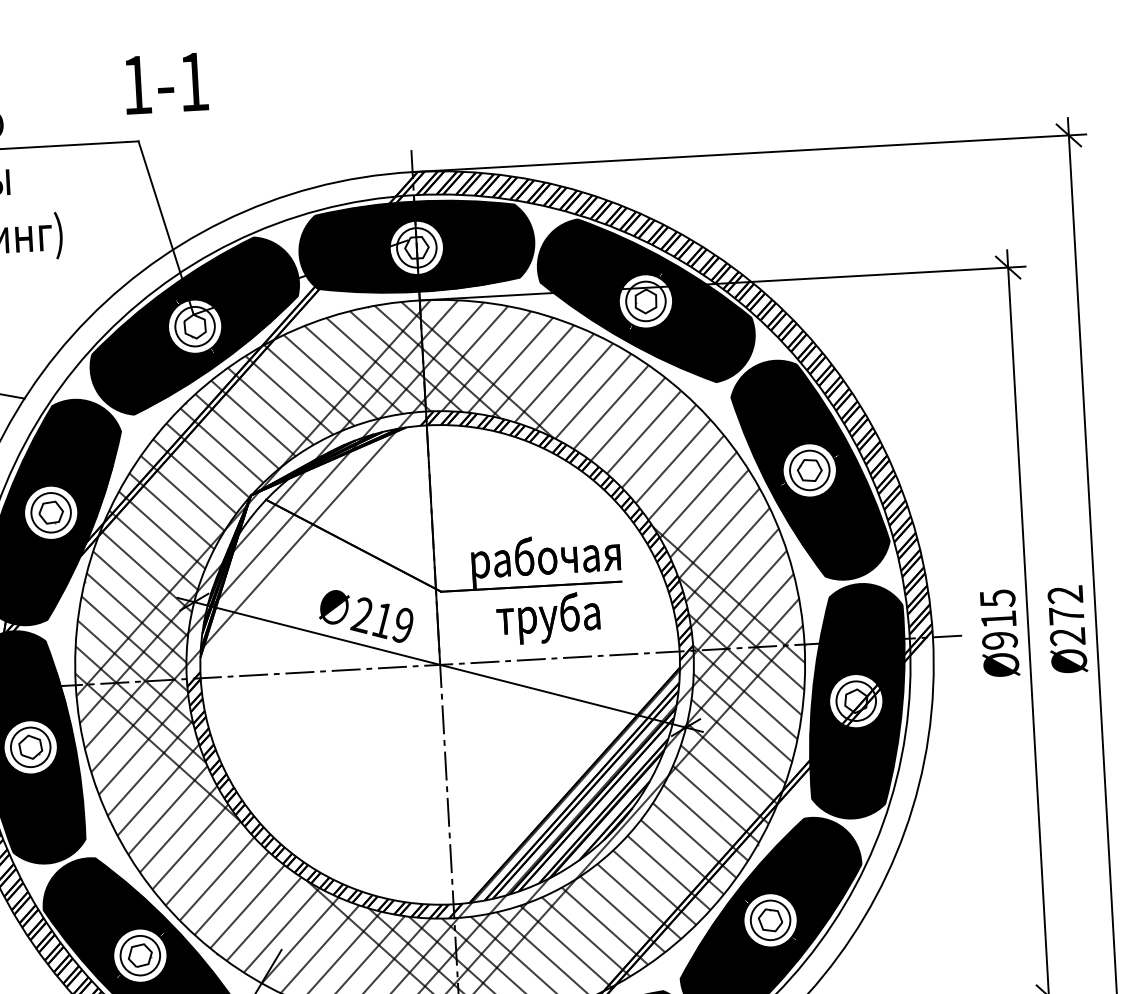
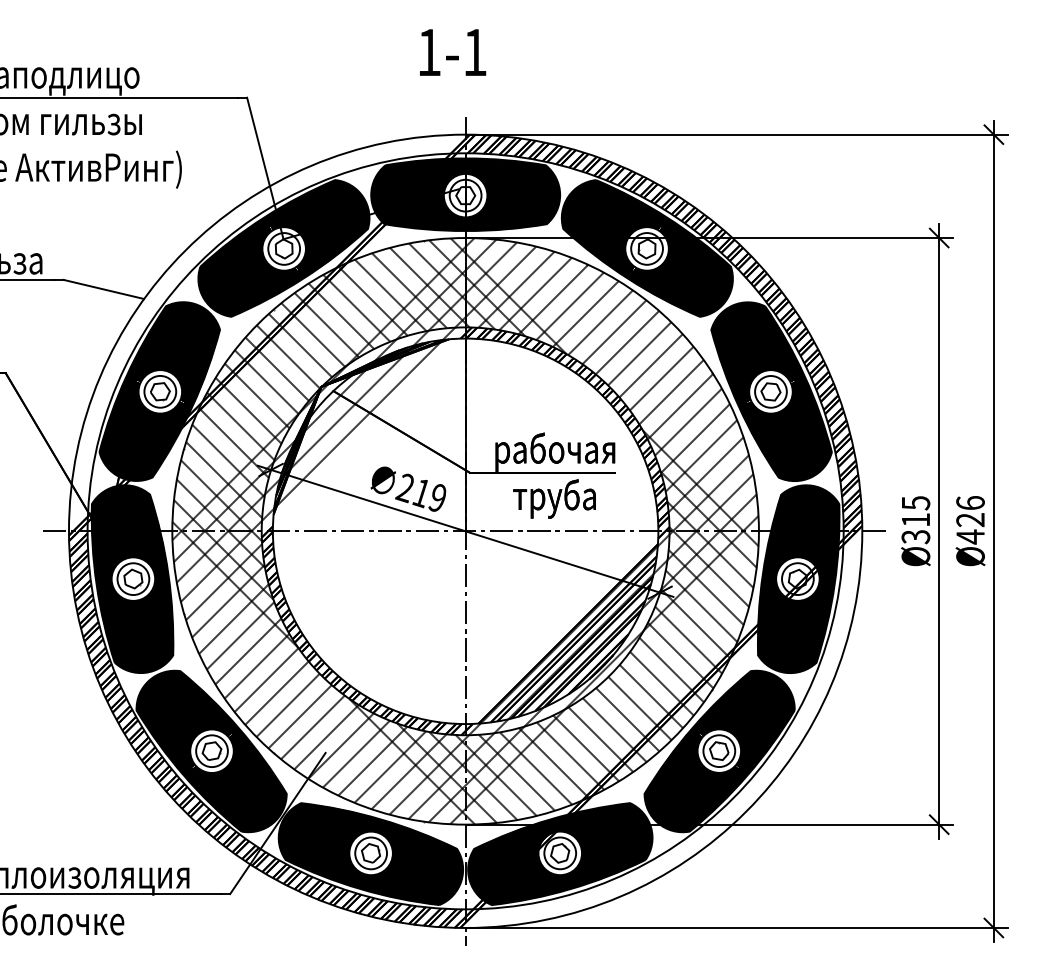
text: (166, 83) -> (453, 52), moved
text: (1066, 616) -> (970, 520), Ø272 -> Ø426
text: (999, 641) -> (915, 537), Ø915 -> Ø315

